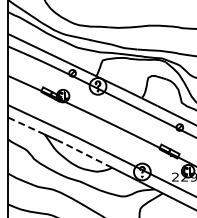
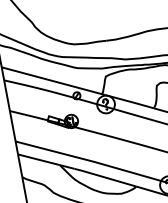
line: (25, 125) -> (37, 159), dashed -> solid
line: (83, 153) -> (103, 177), dashed -> solid

